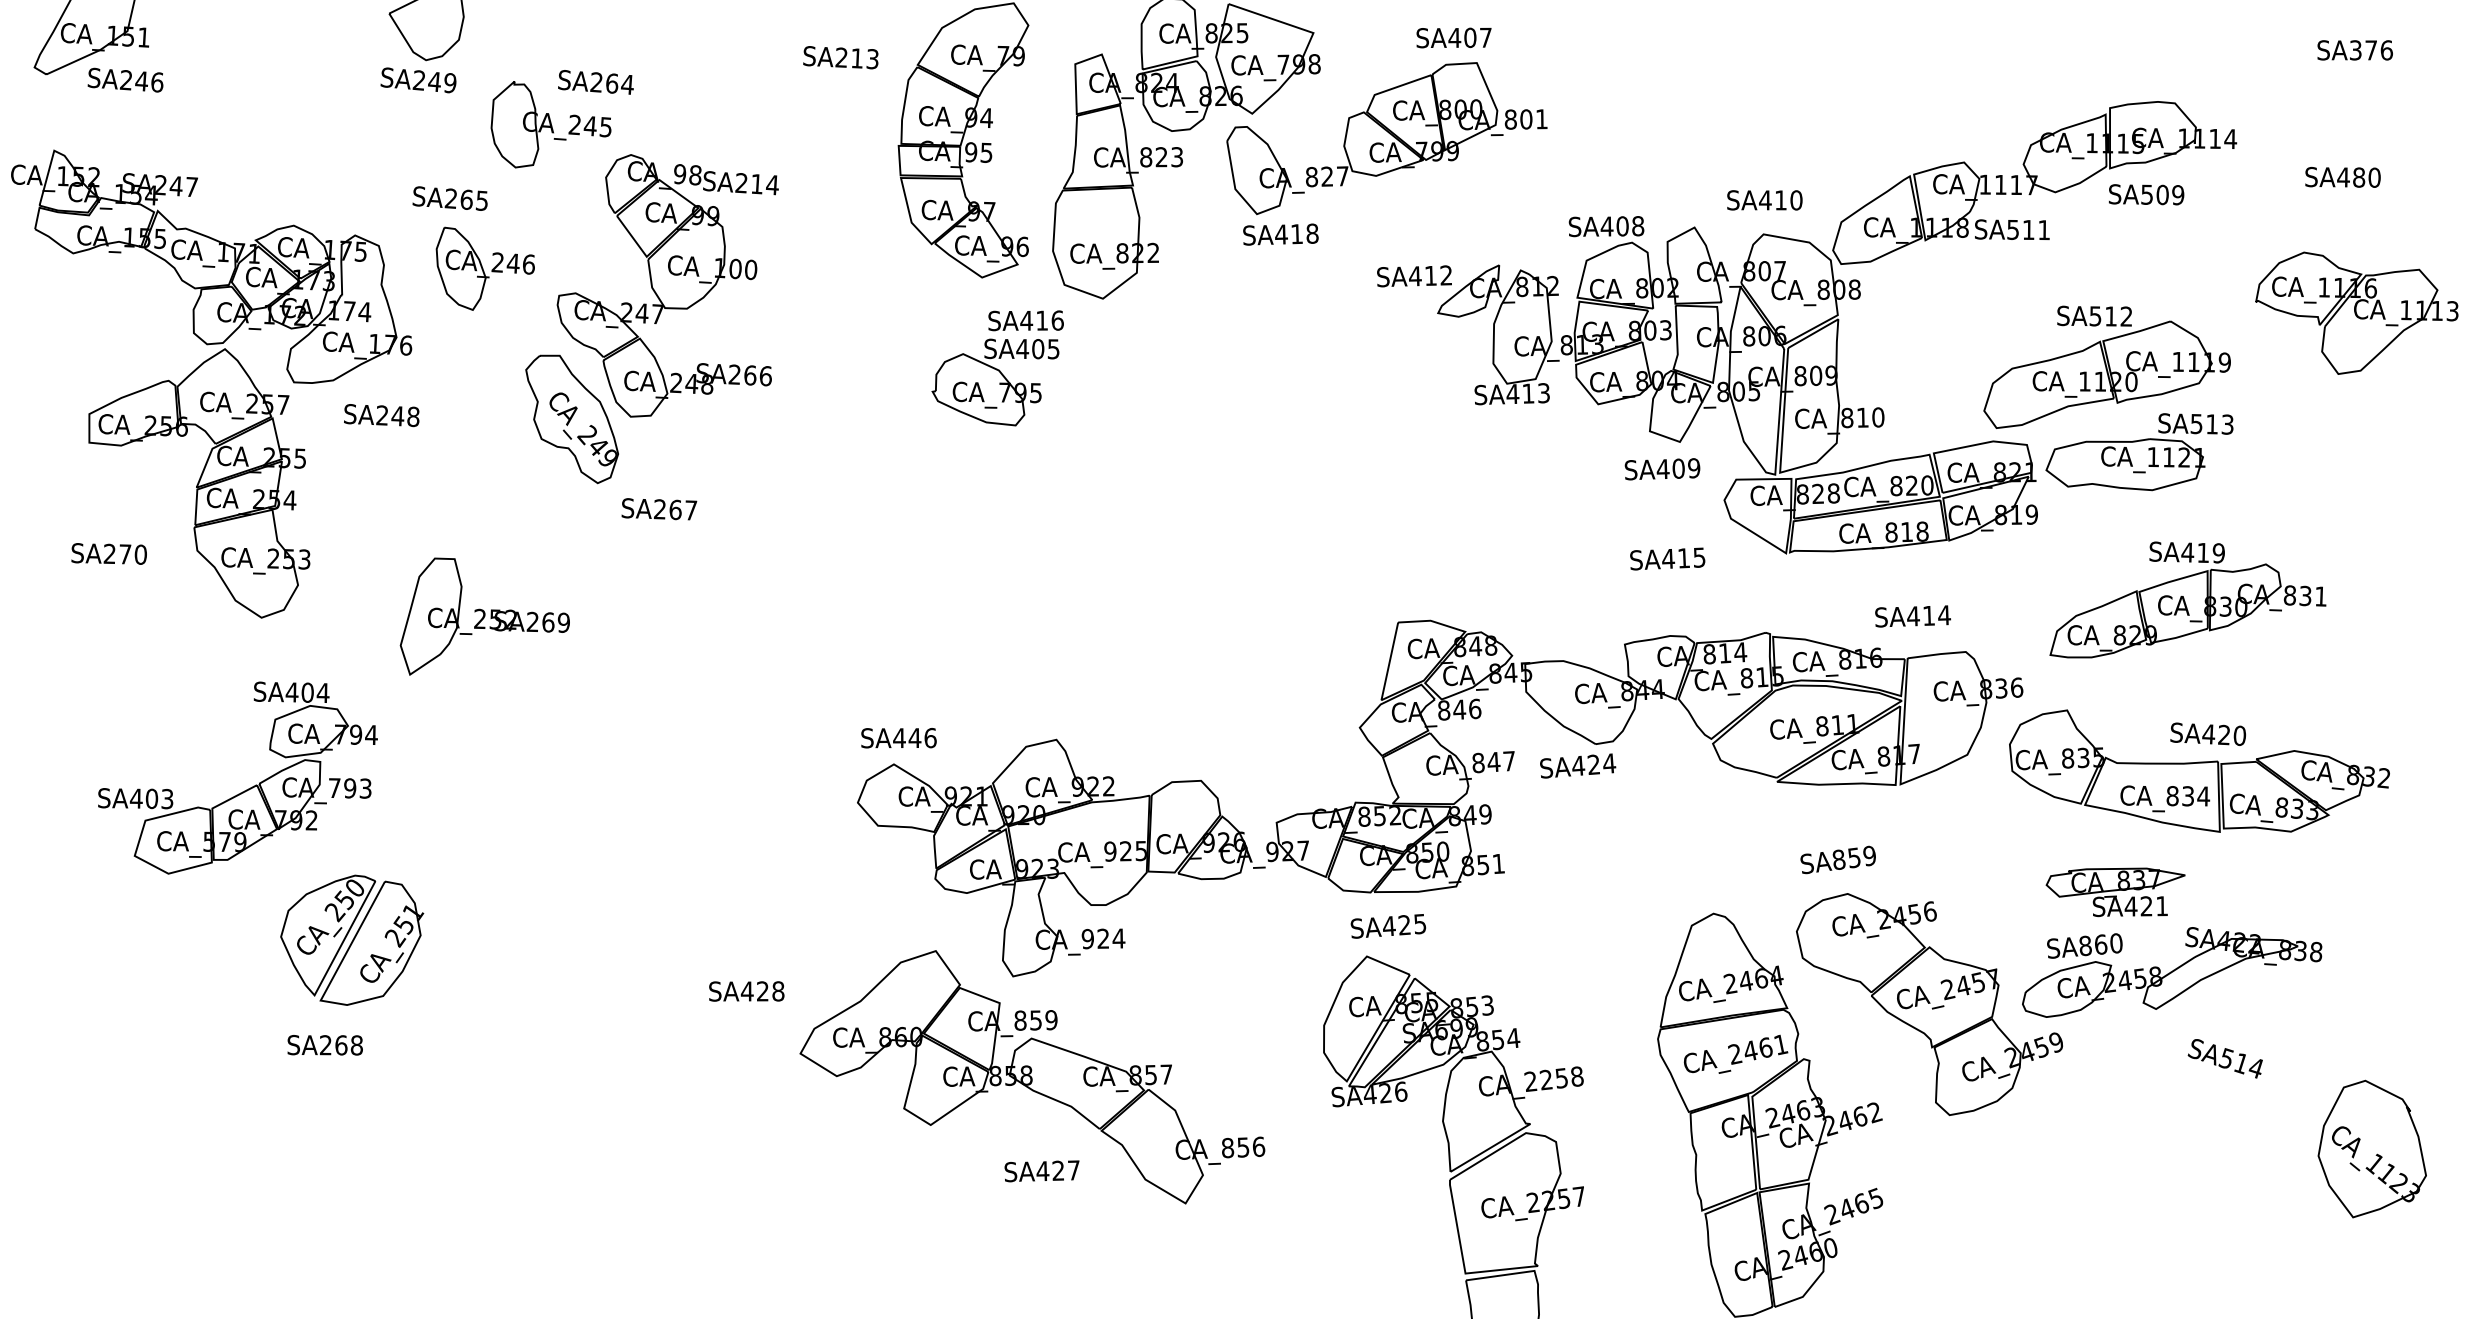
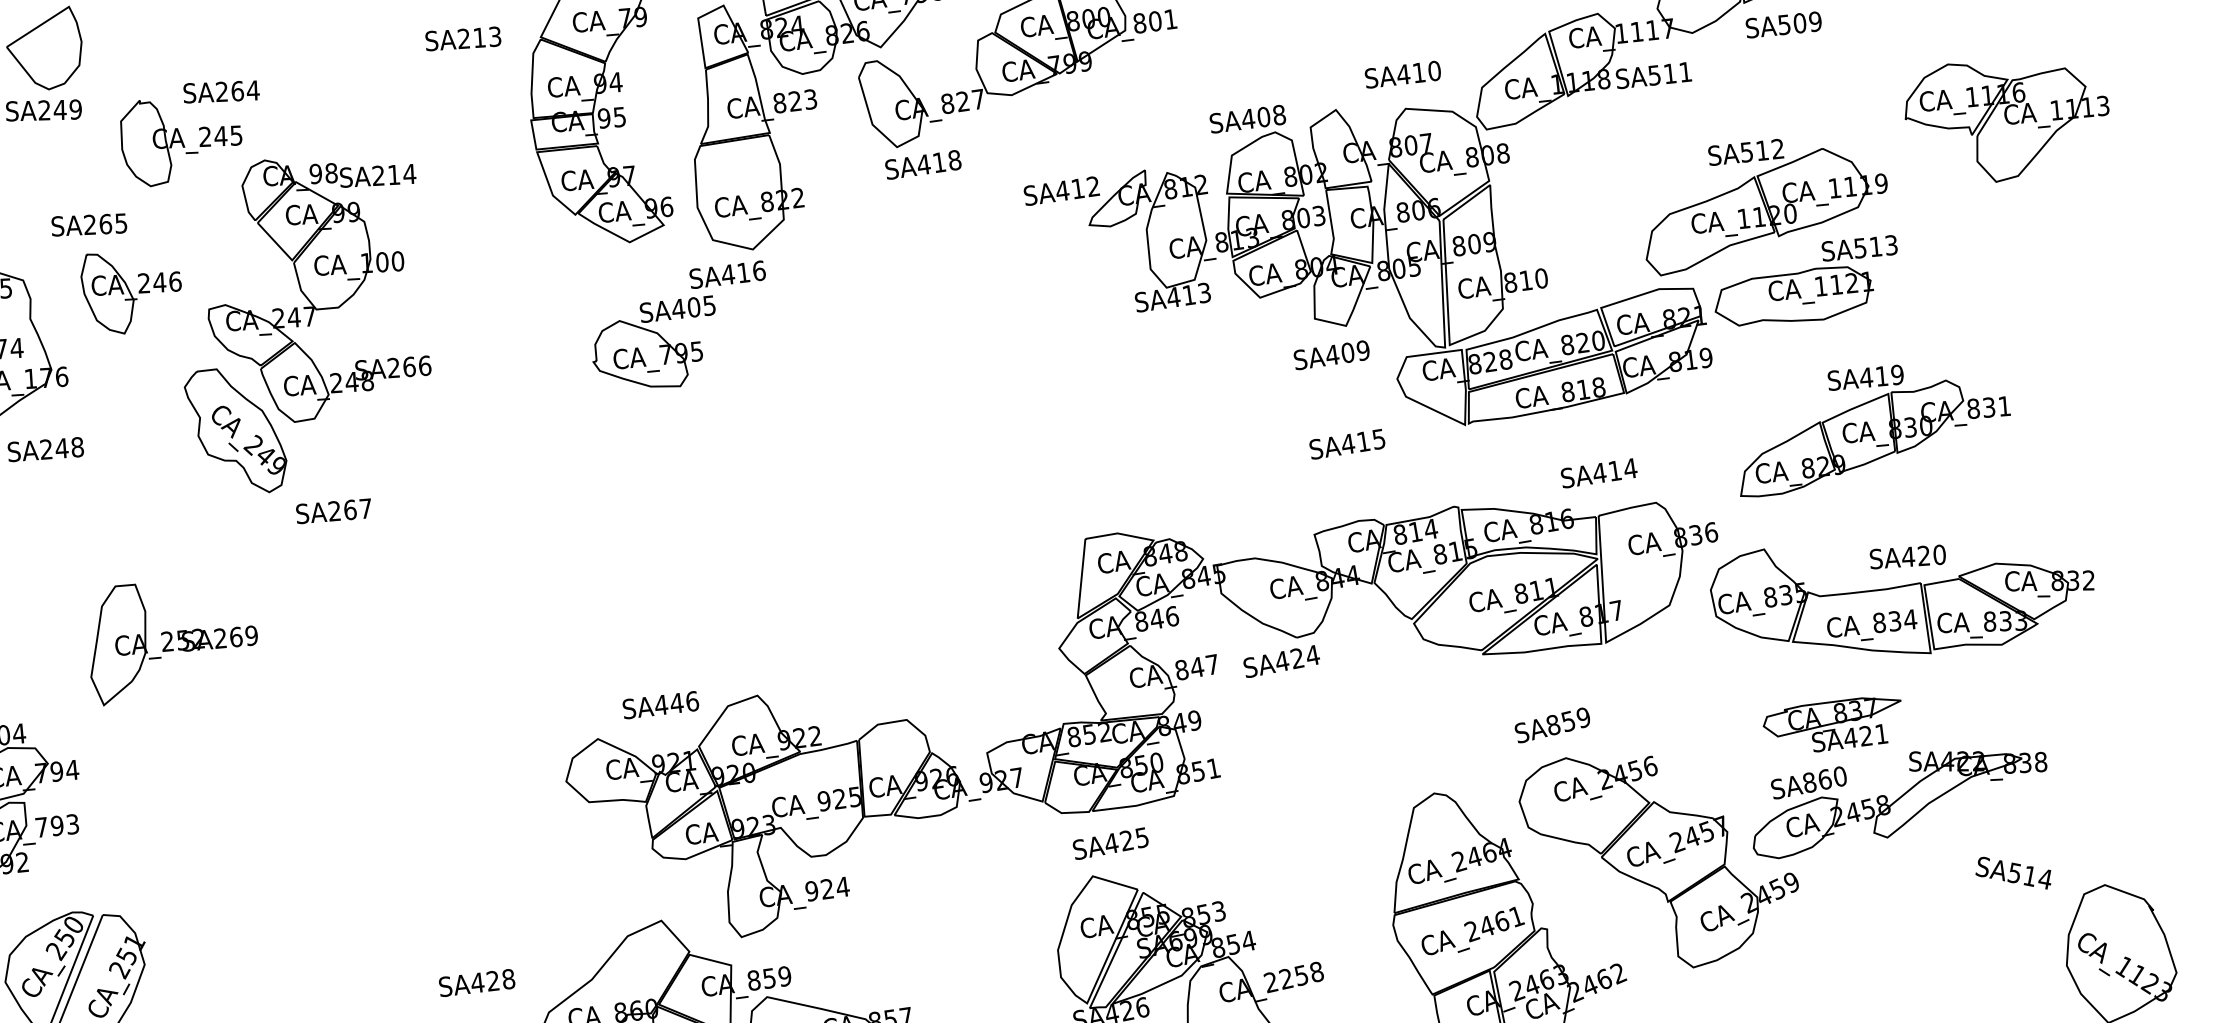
text: (1025, 320) -> (727, 274), moved
text: (898, 738) -> (660, 705), moved
text: (2224, 1058) -> (2012, 873), moved

